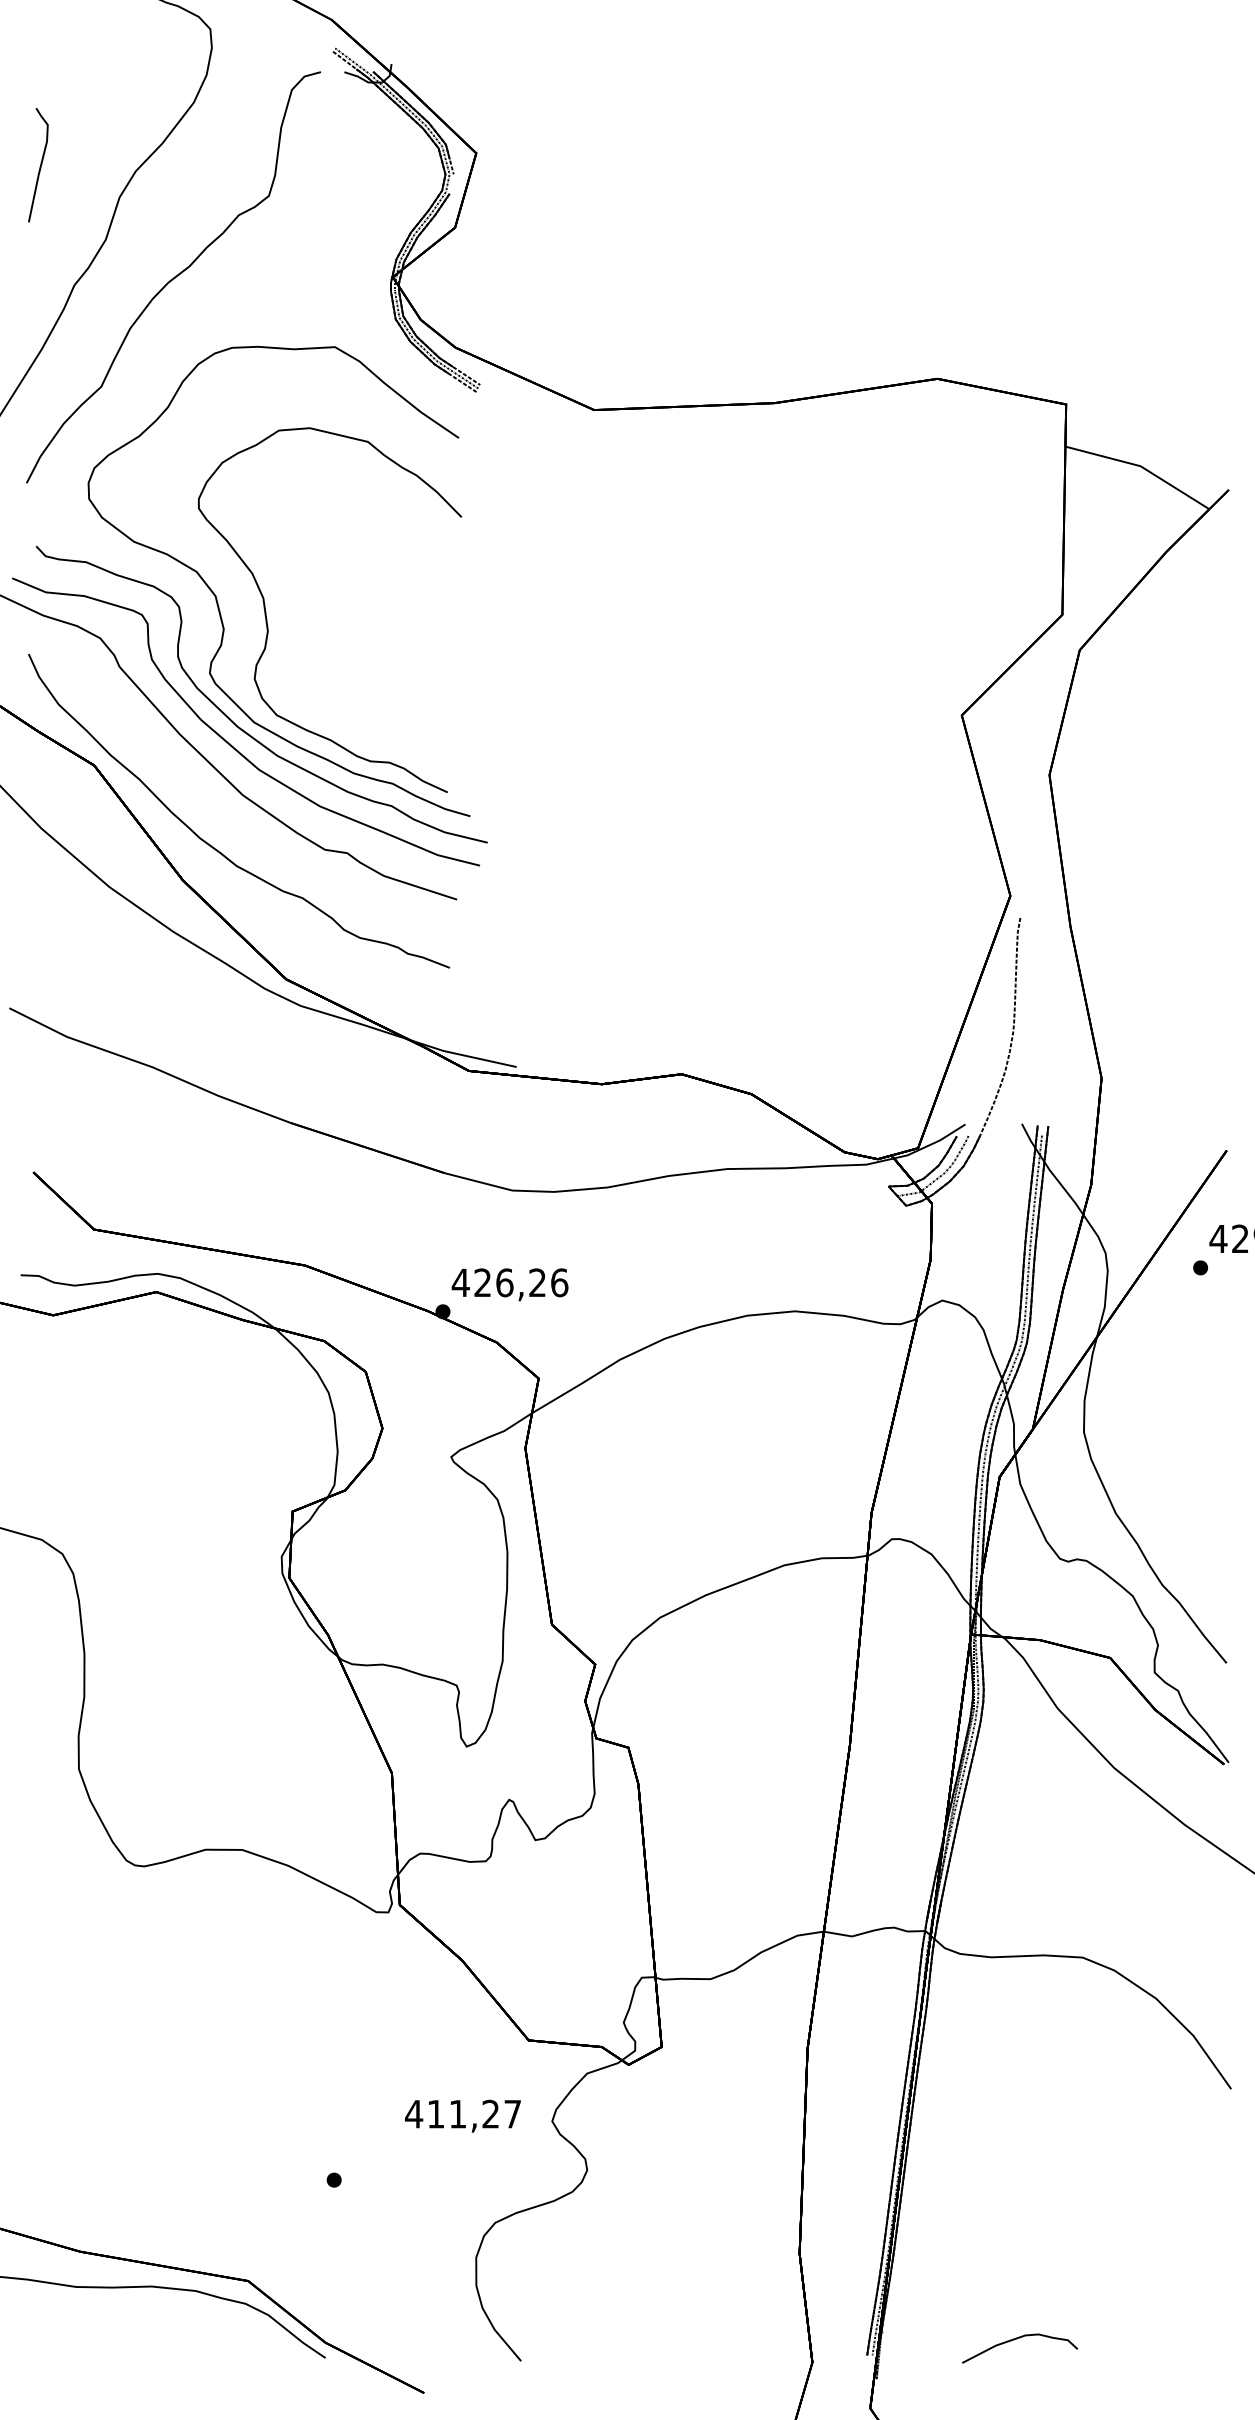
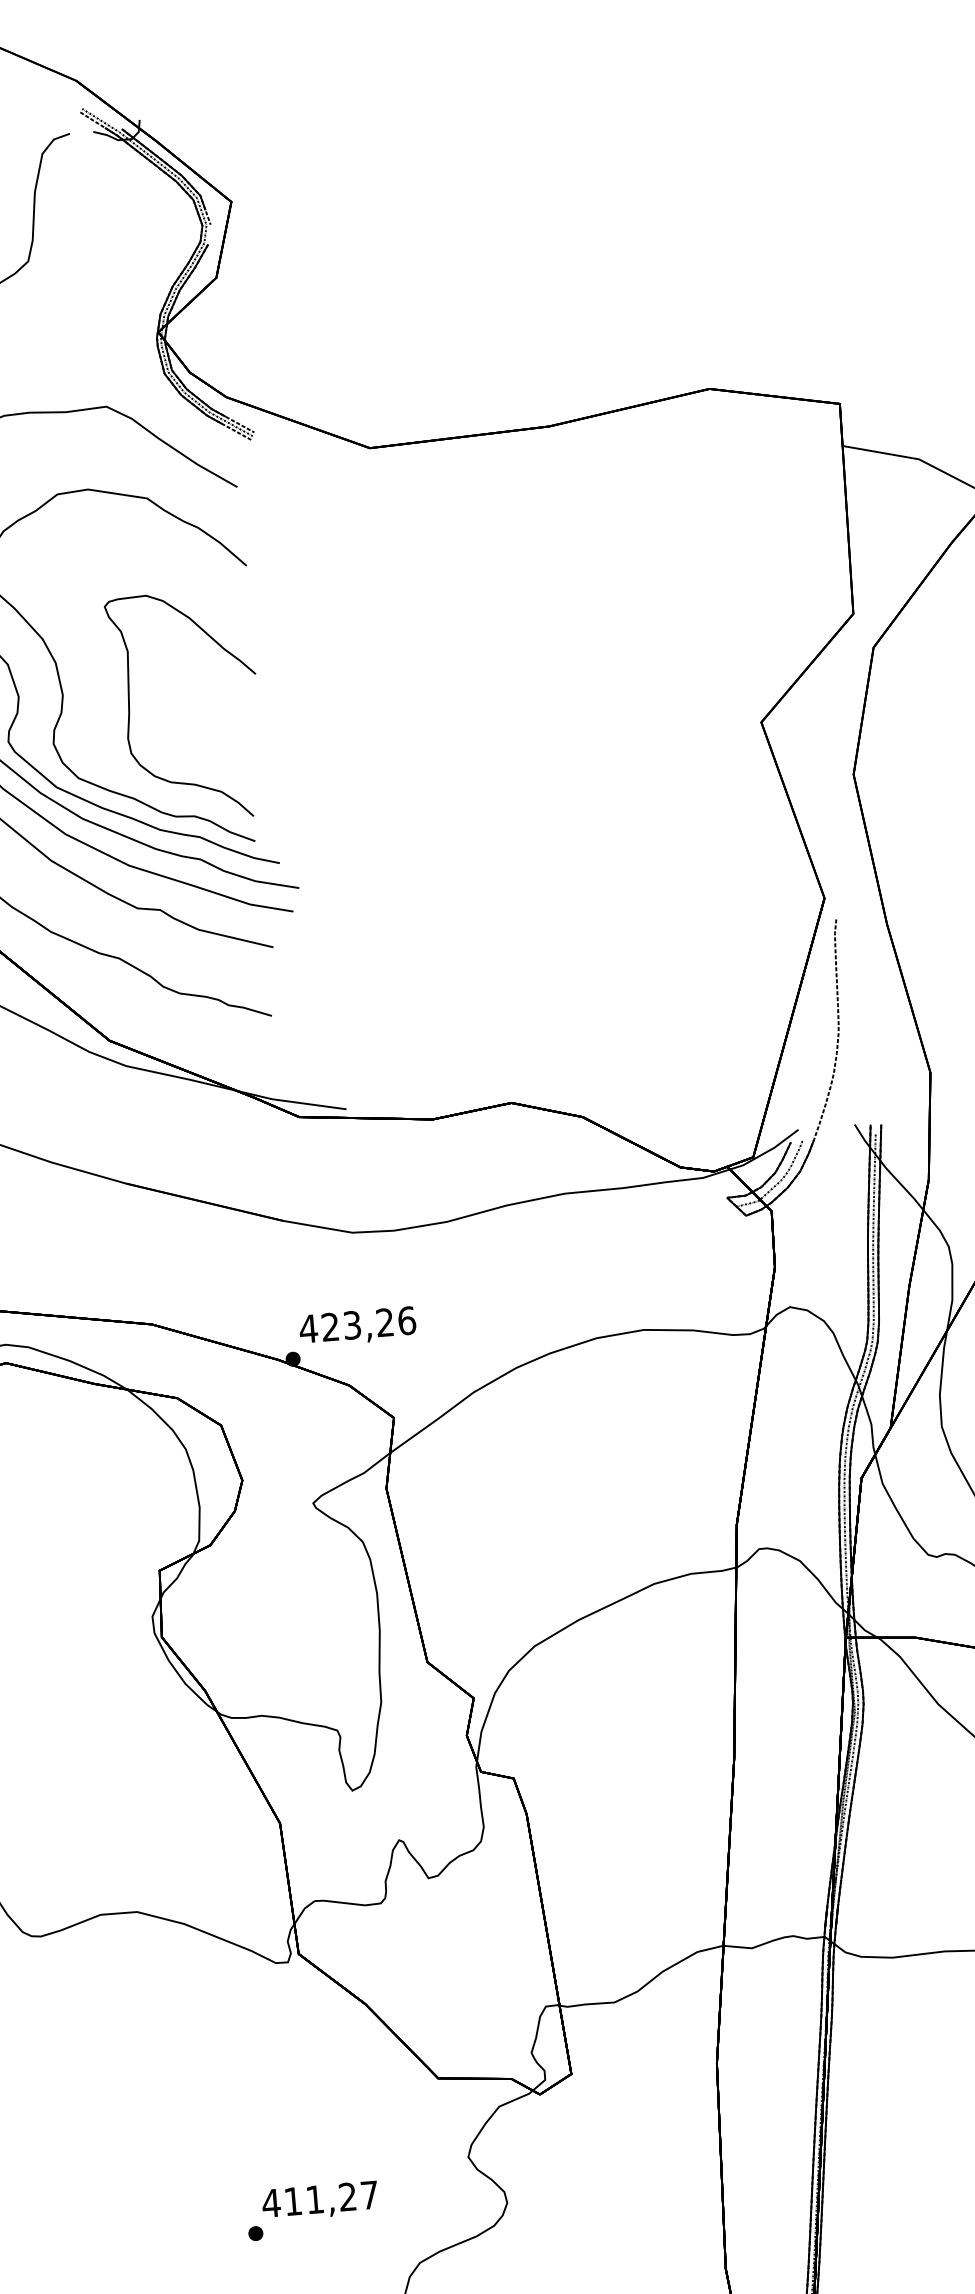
curve: (334, 643) -> (130, 702), added
text: (504, 1282) -> (352, 1325), 426,26 -> 423,26
text: (462, 2115) -> (319, 2200), moved

